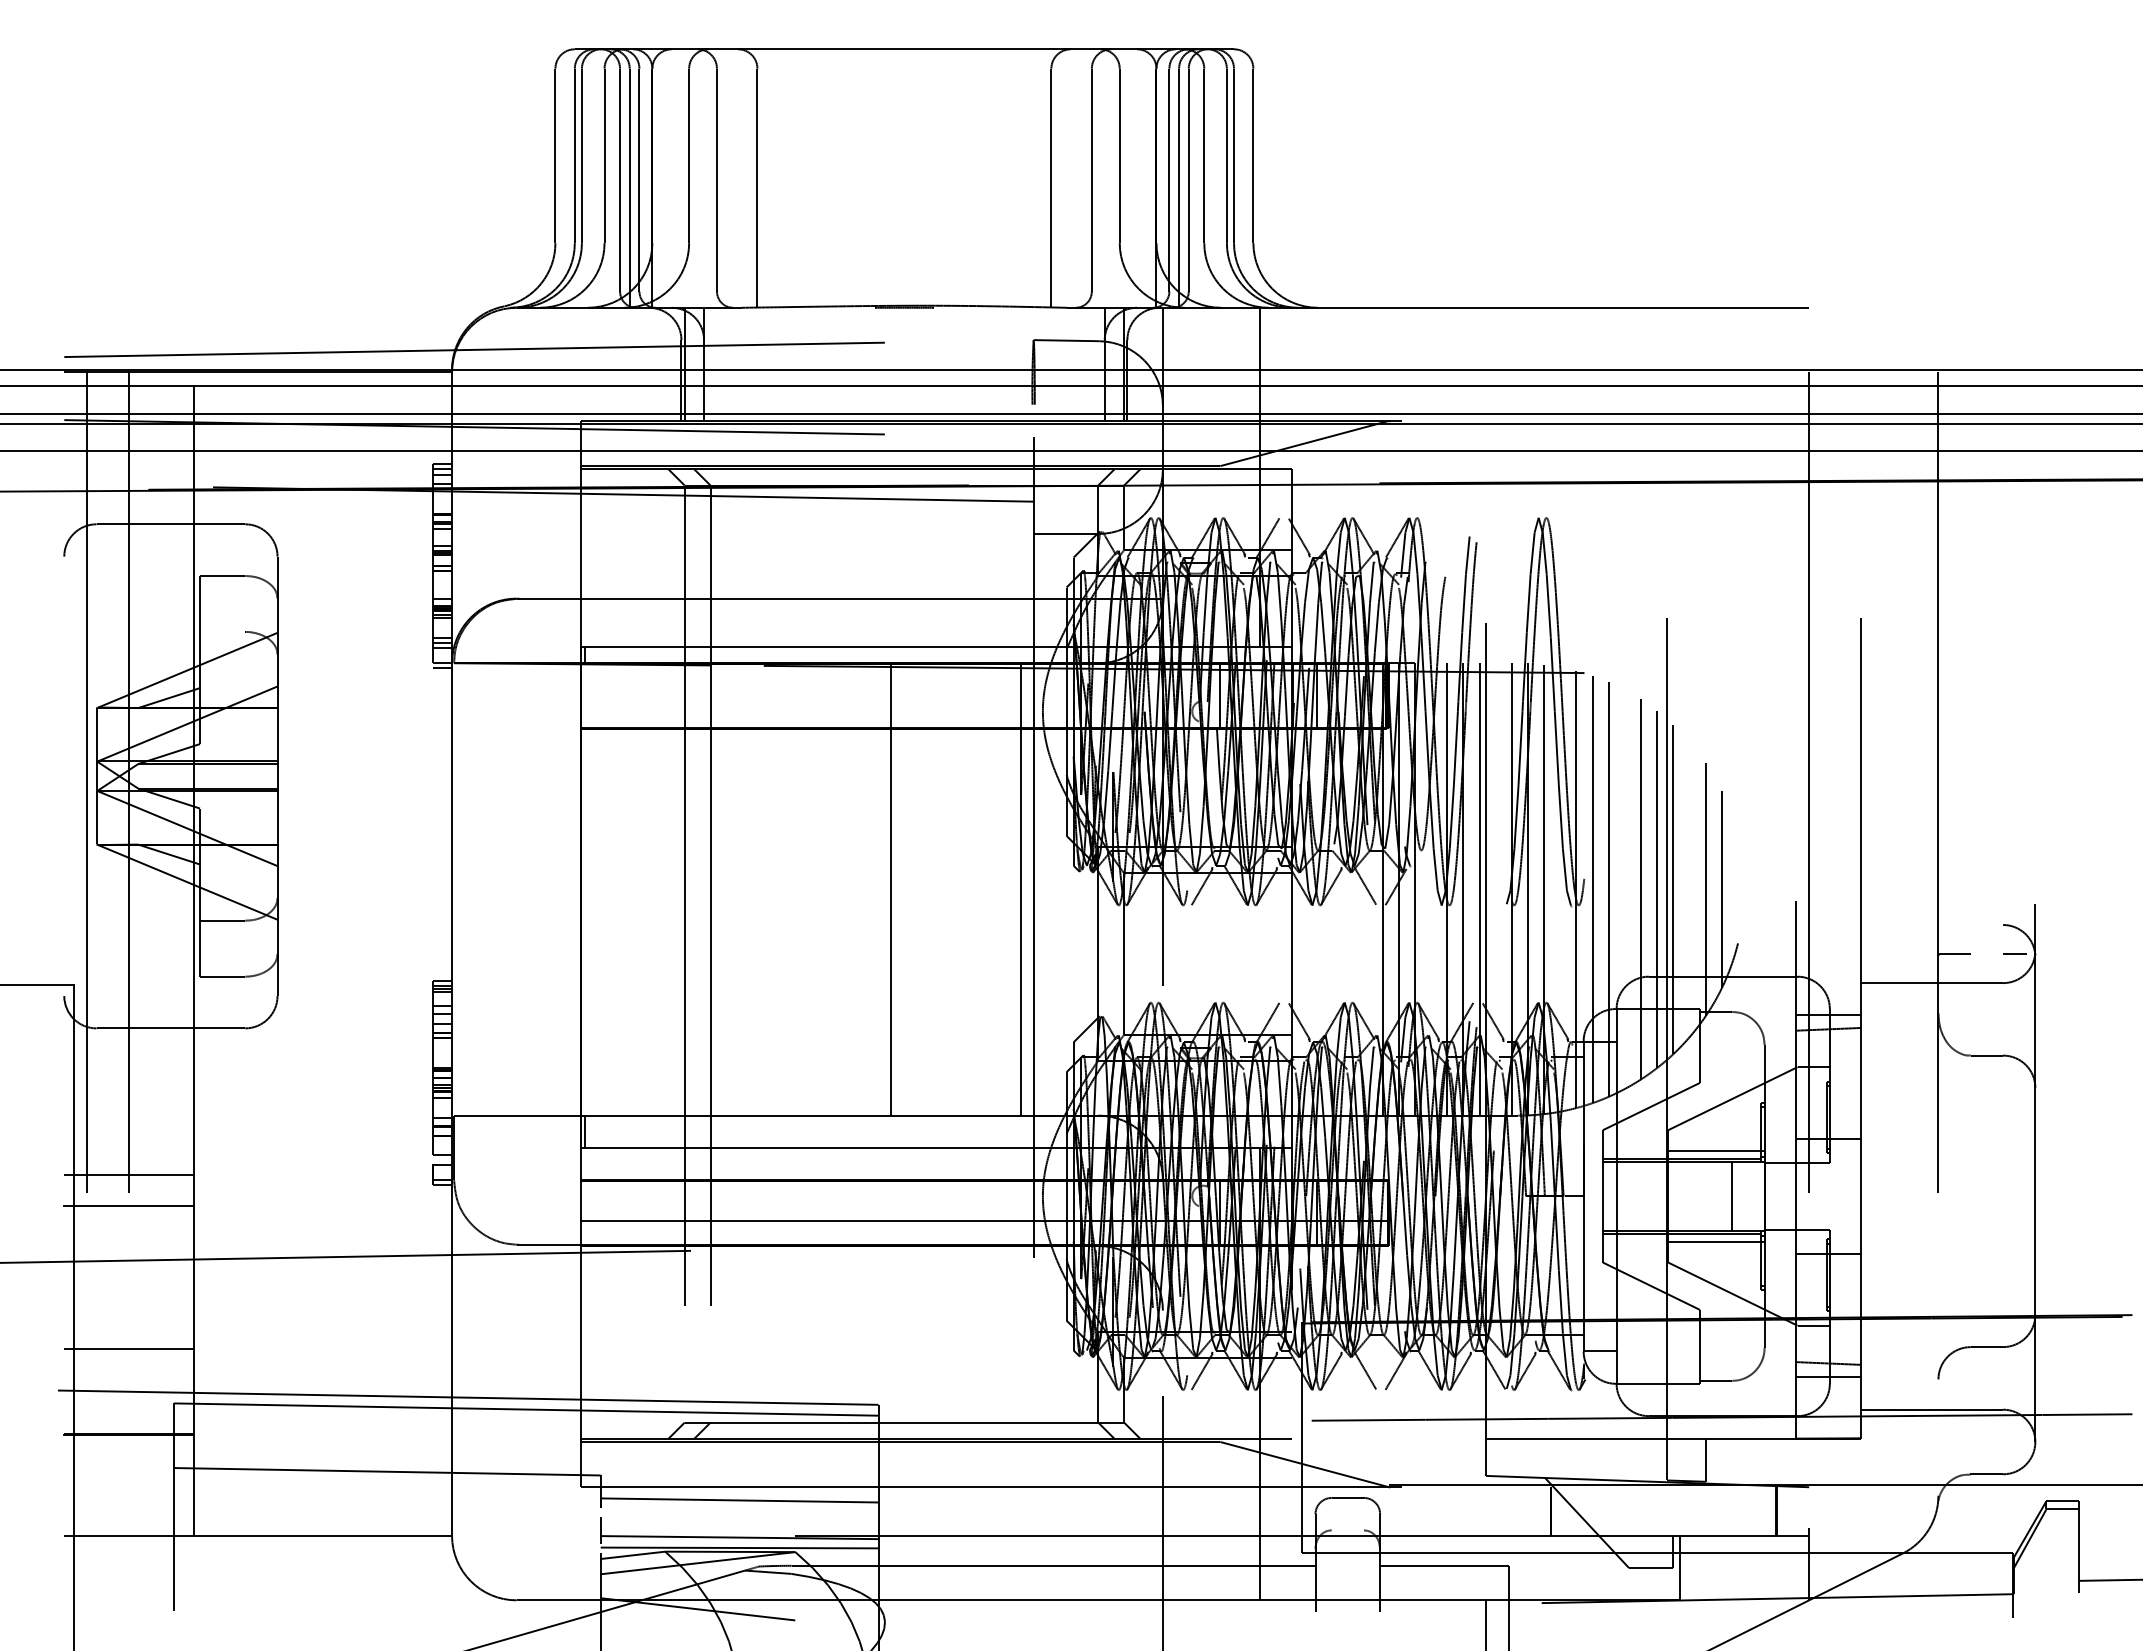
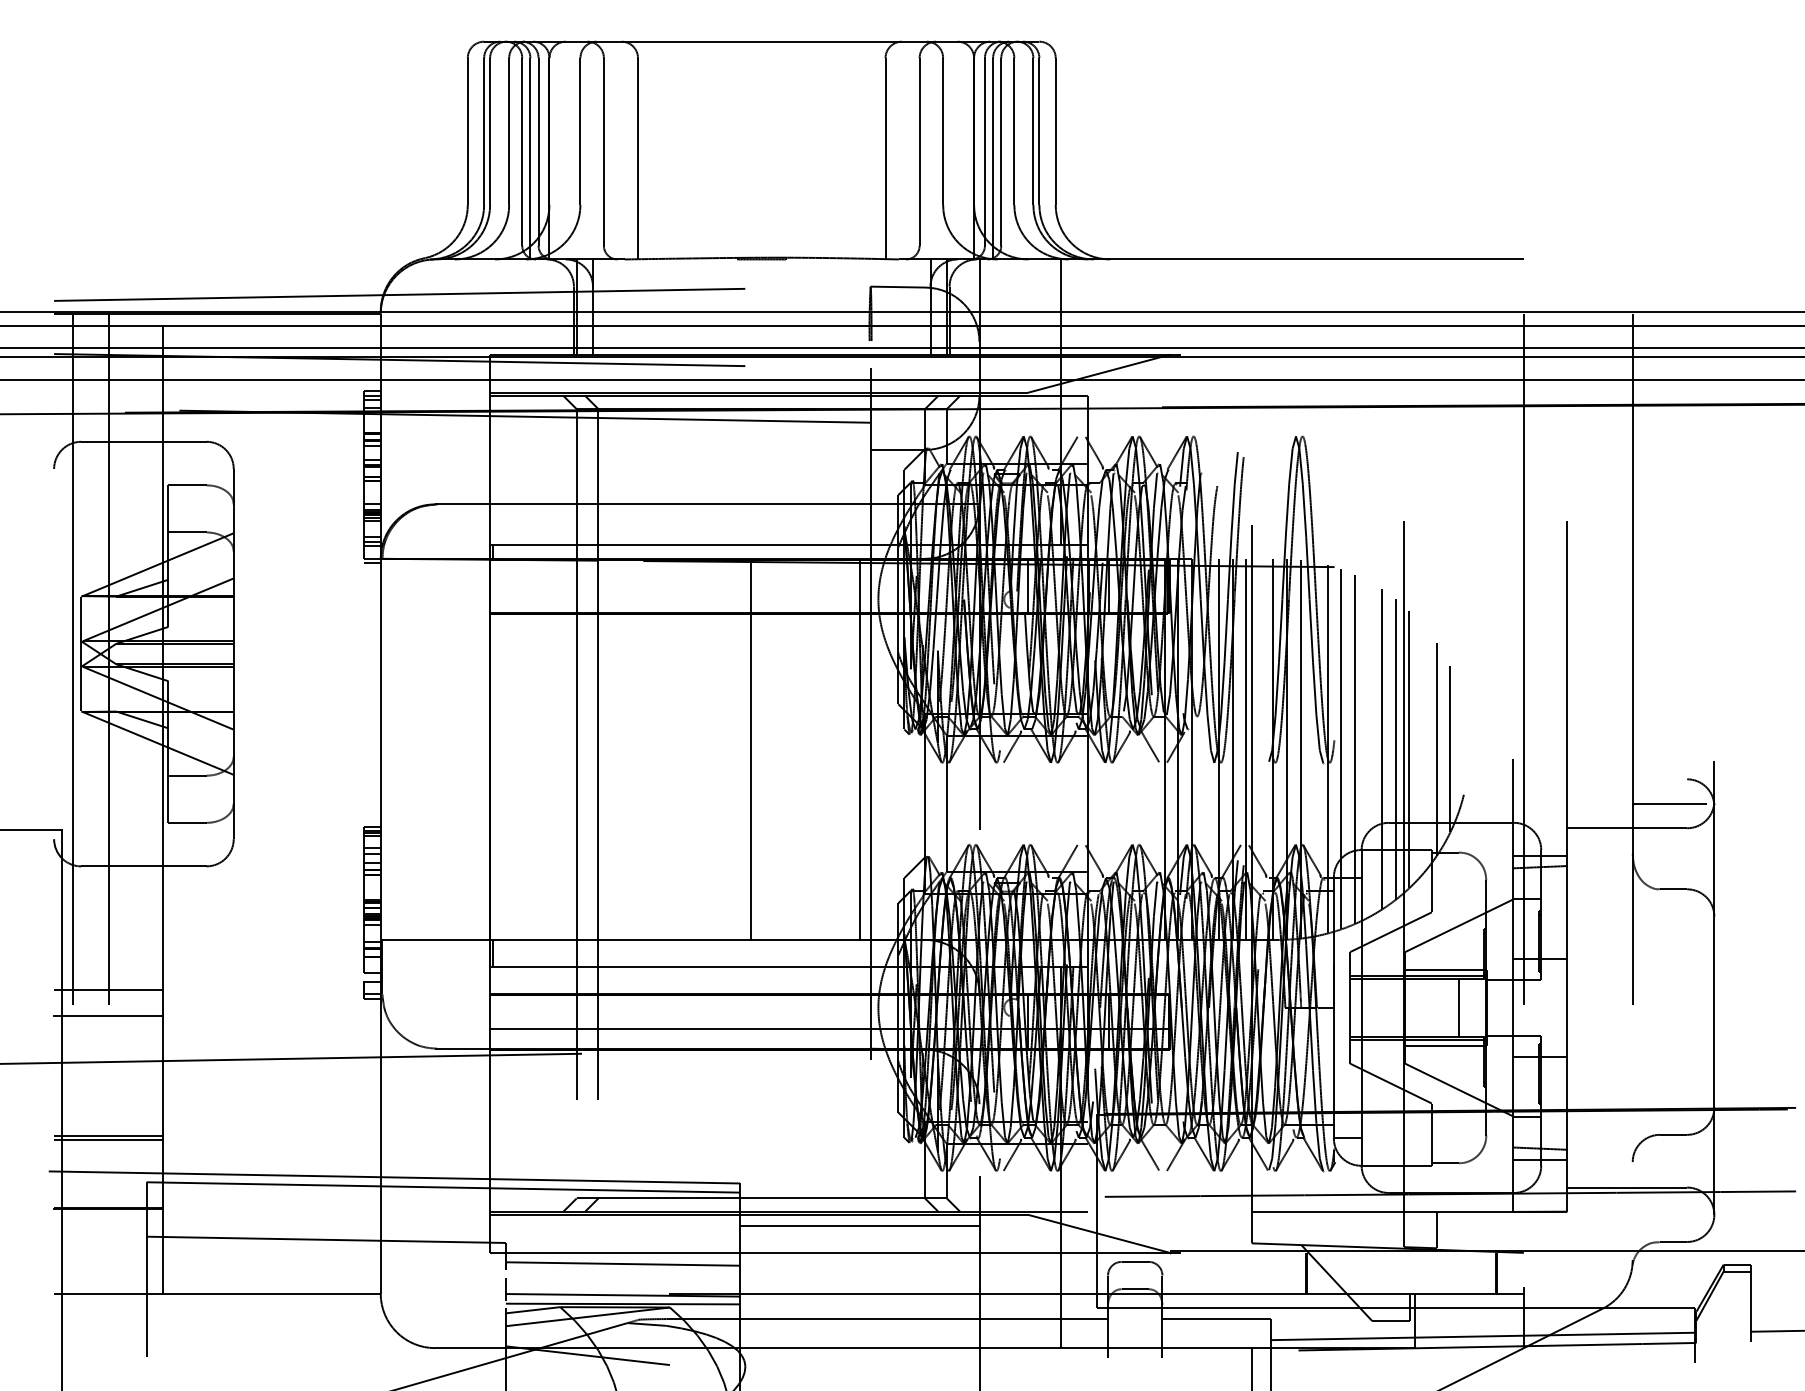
line: (222, 631) -> (187, 532), added
line: (1986, 954) -> (1673, 804), added
line: (128, 1353) -> (108, 1140), added
line: (1020, 1454) -> (859, 1225), added
line: (1347, 1530) -> (1134, 1289), added
line: (1761, 1586) -> (1483, 1336), added

